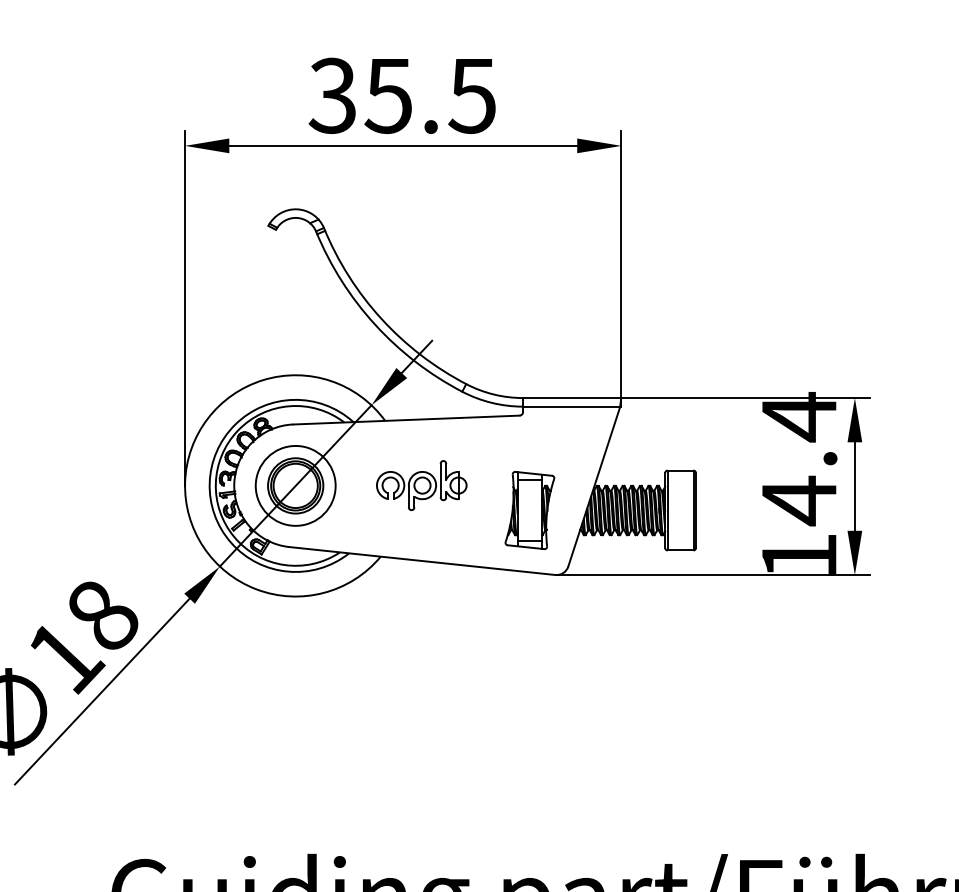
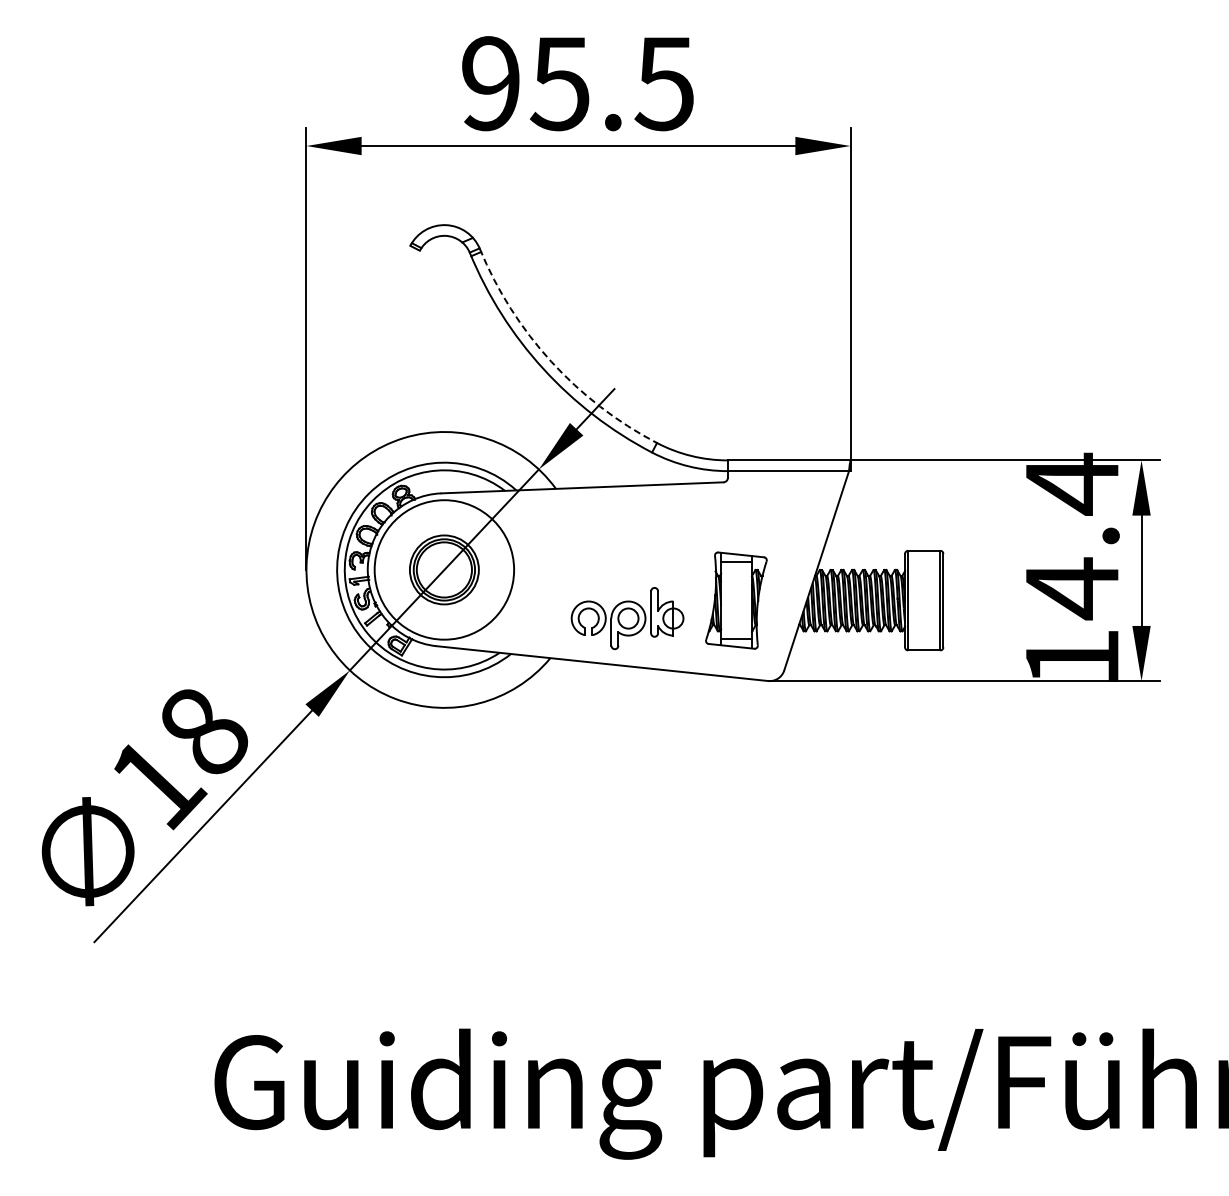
text: (331, 95) -> (489, 83), 35.5 -> 95.5
arc: (381, 318) -> (551, 361), solid -> dashed
circle: (295, 485) -> (444, 569), size x1.4
part: (421, 485) -> (627, 618), moved

